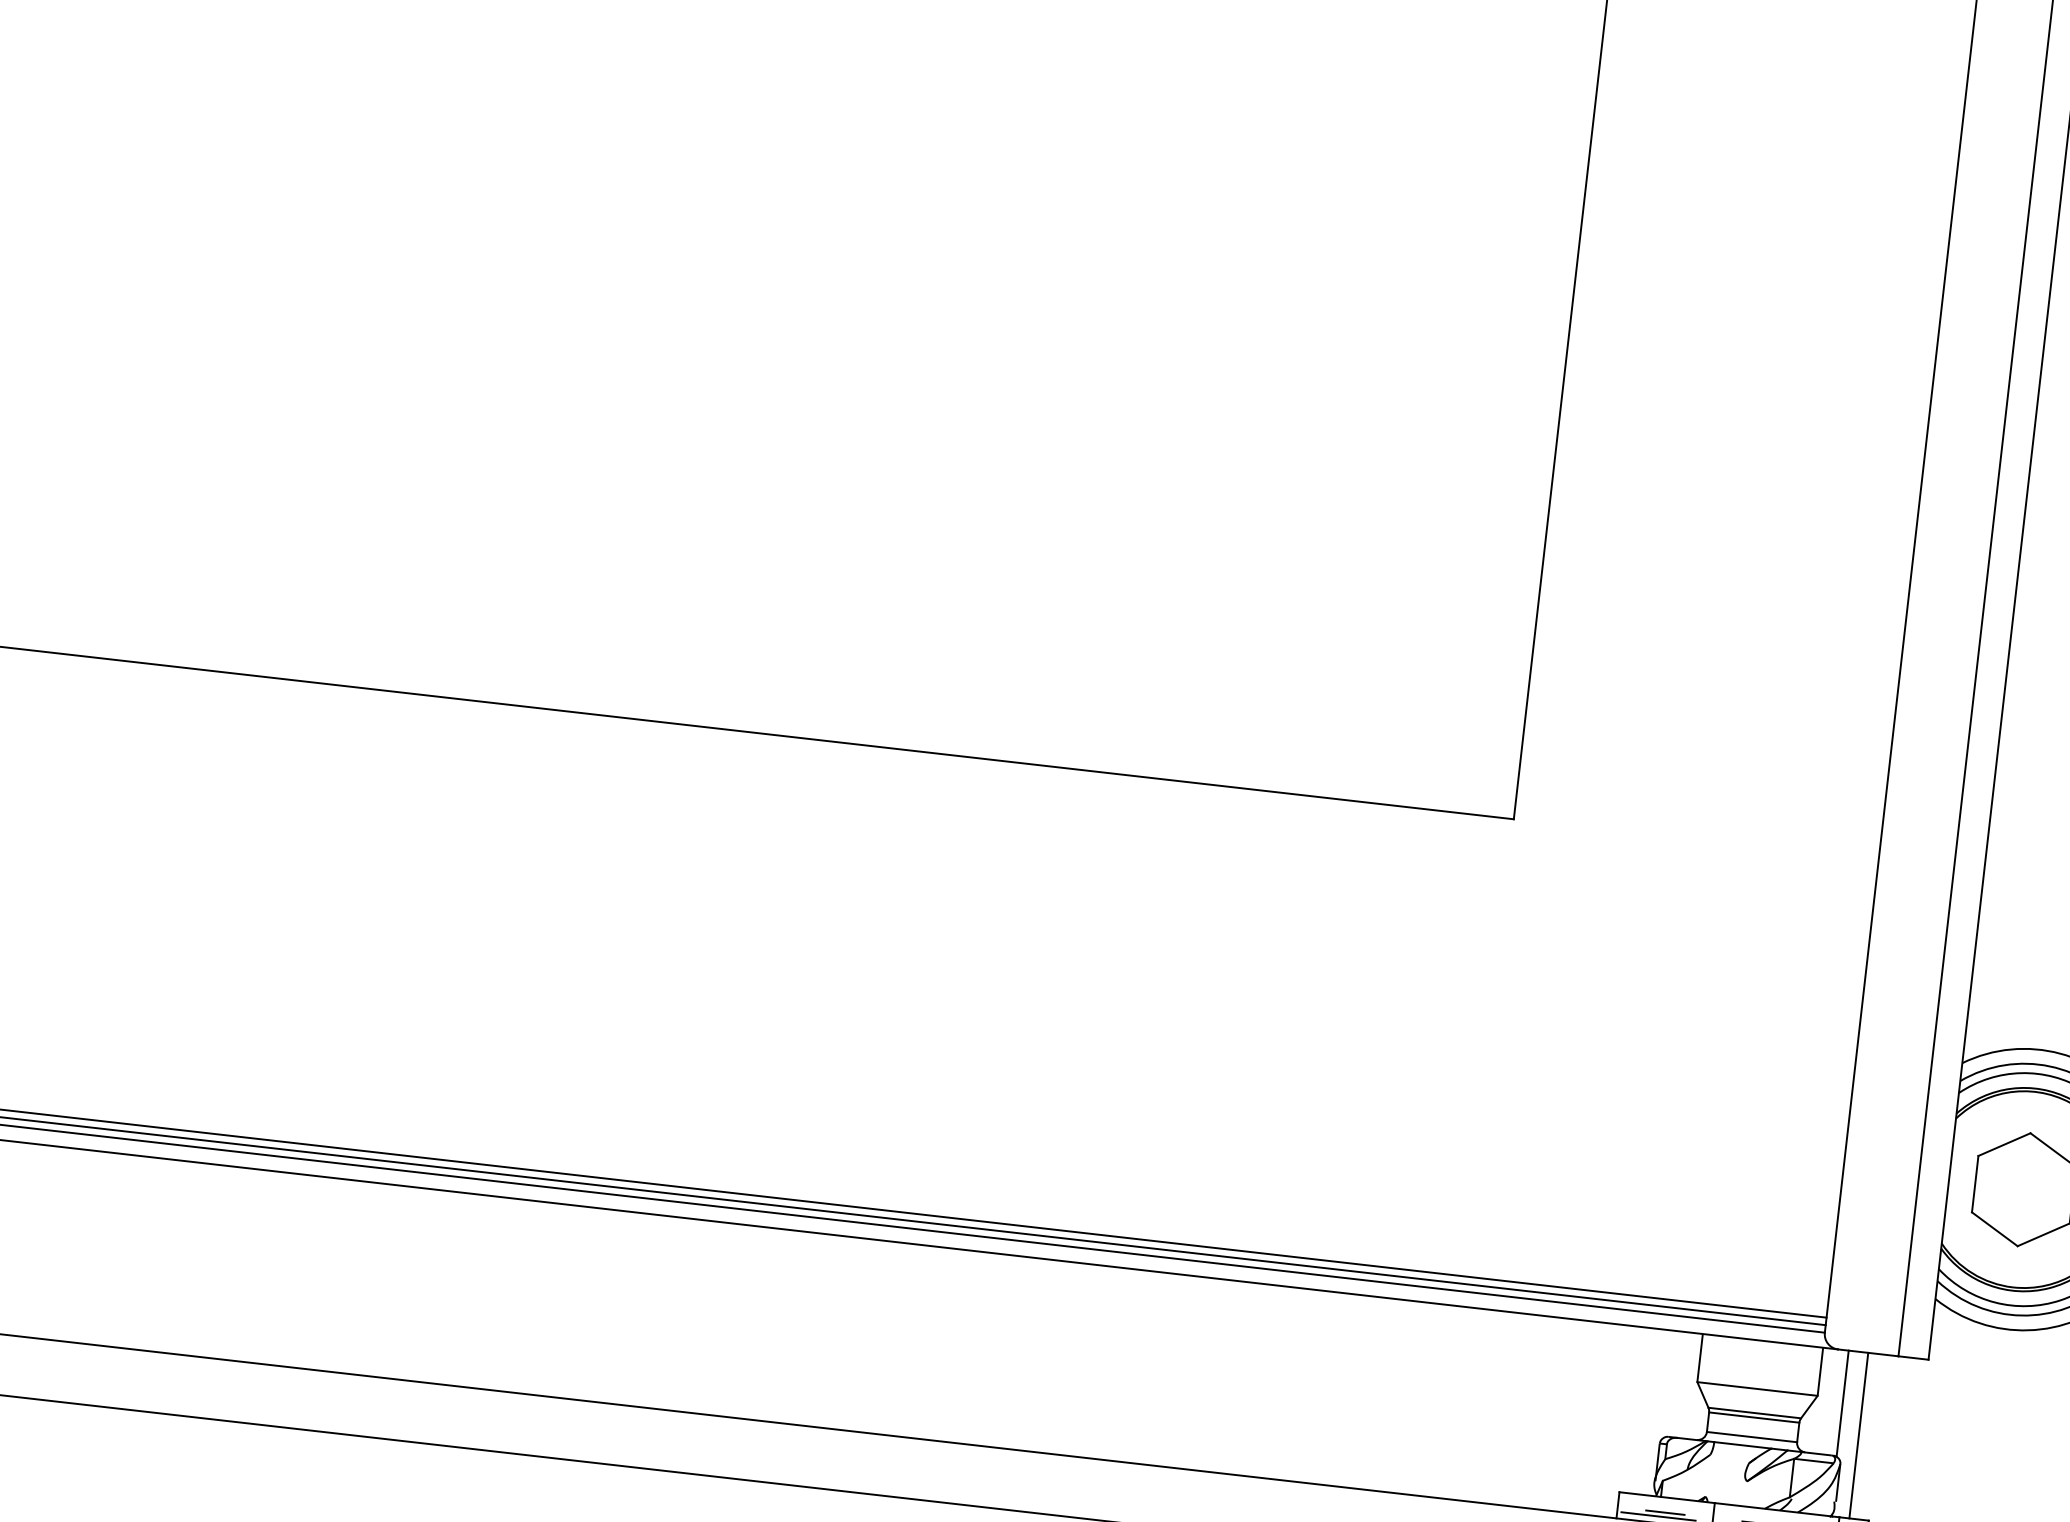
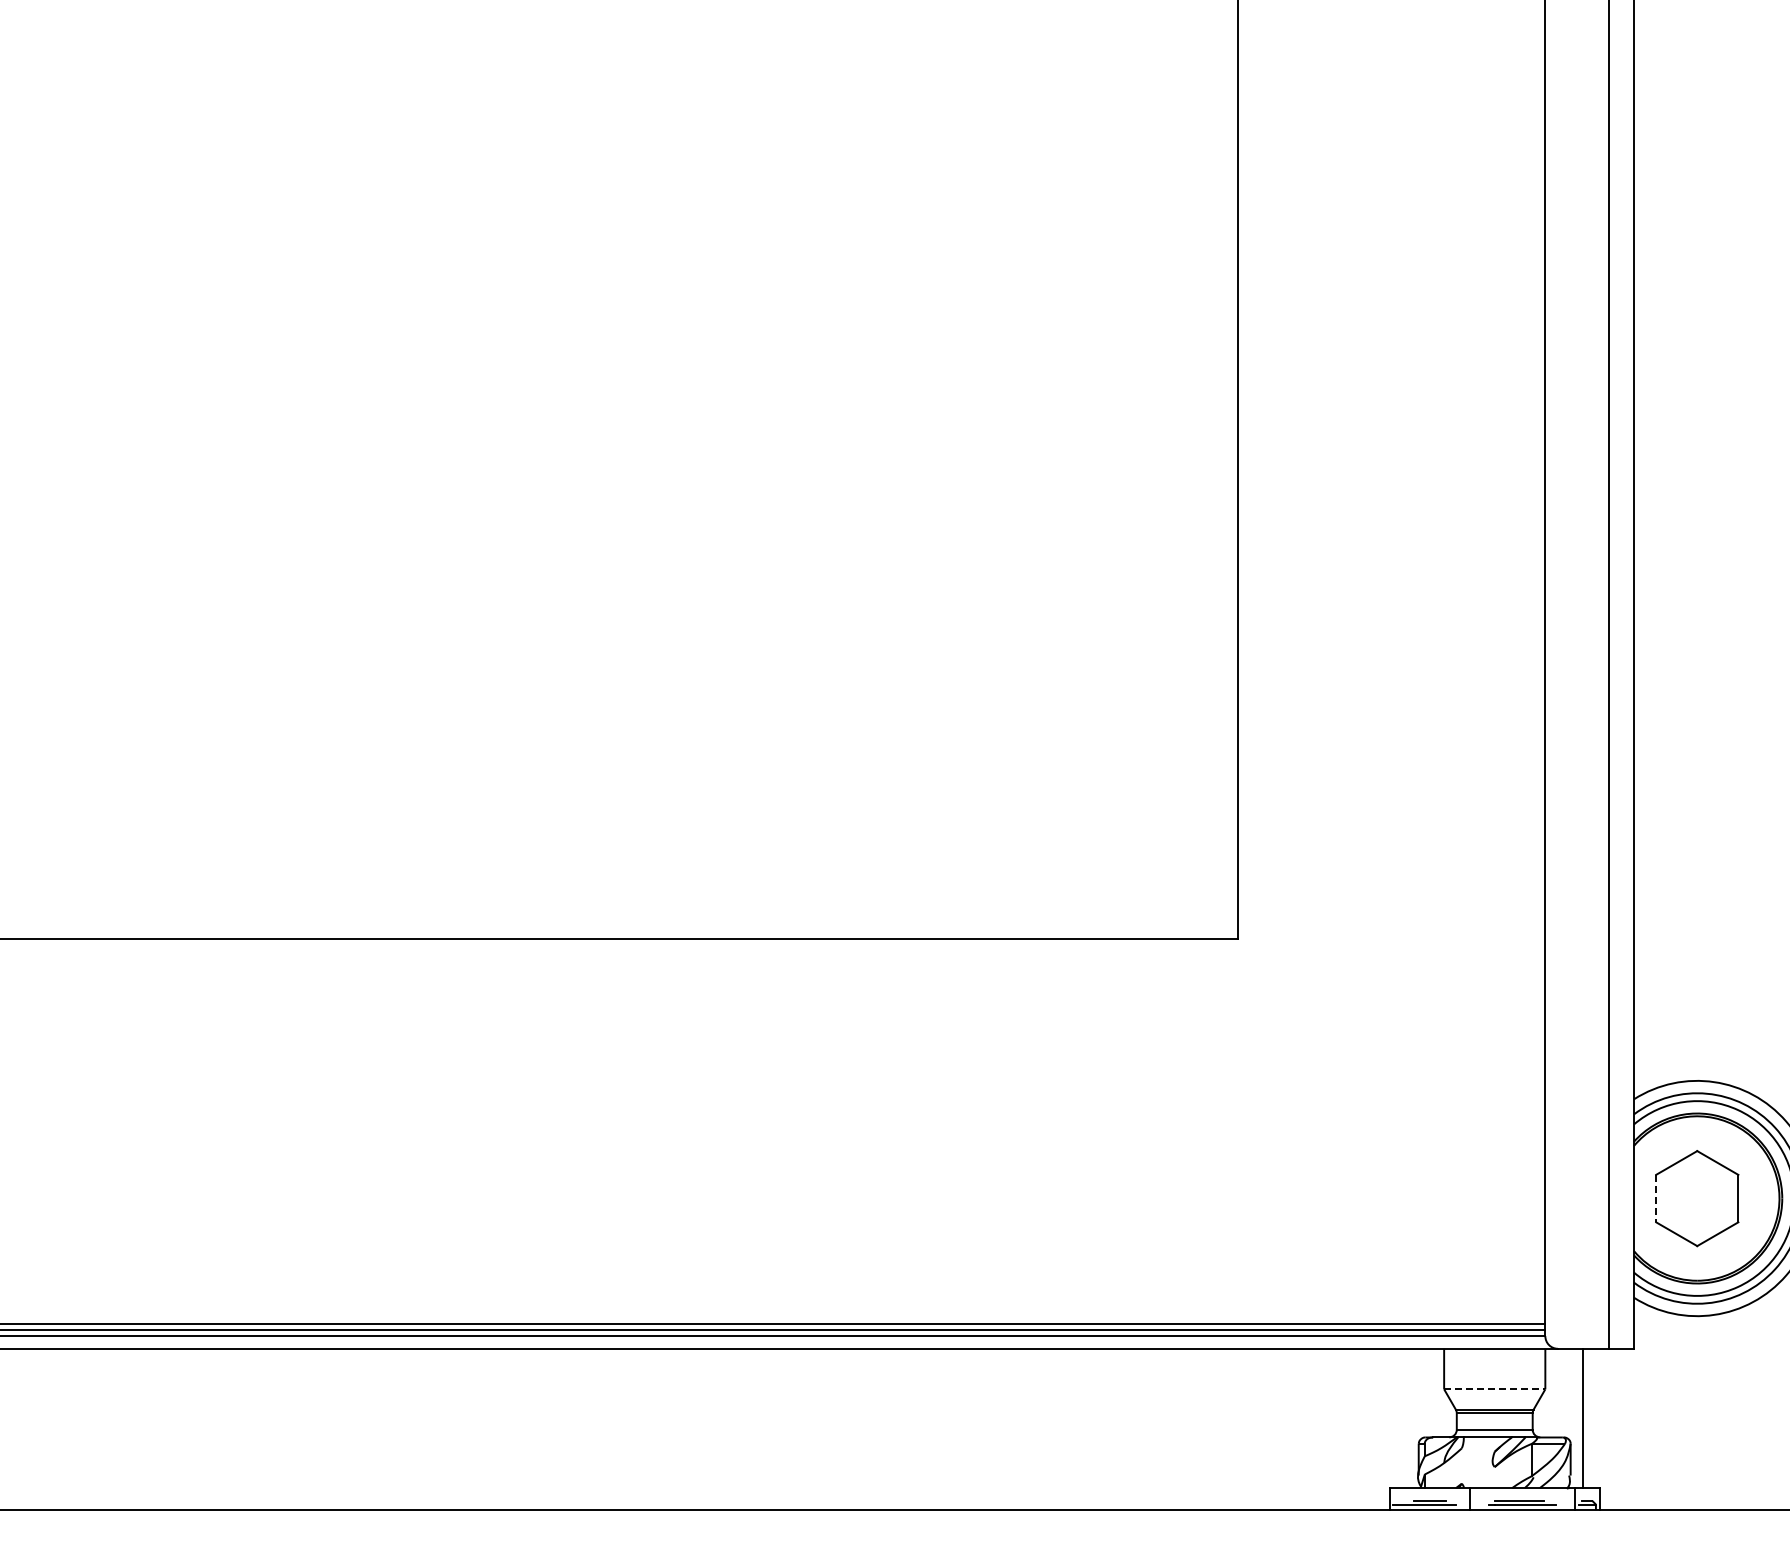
line: (1975, 1184) -> (1656, 1198), solid -> dashed
line: (1757, 1389) -> (1494, 1389), solid -> dashed
line: (1842, 1403) -> (1566, 1393), removed

